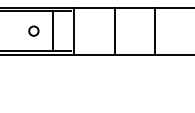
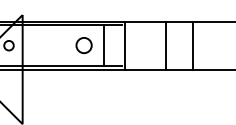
circle: (33, 30) -> (83, 45), size x1.6
line: (154, 30) -> (192, 45), moved

